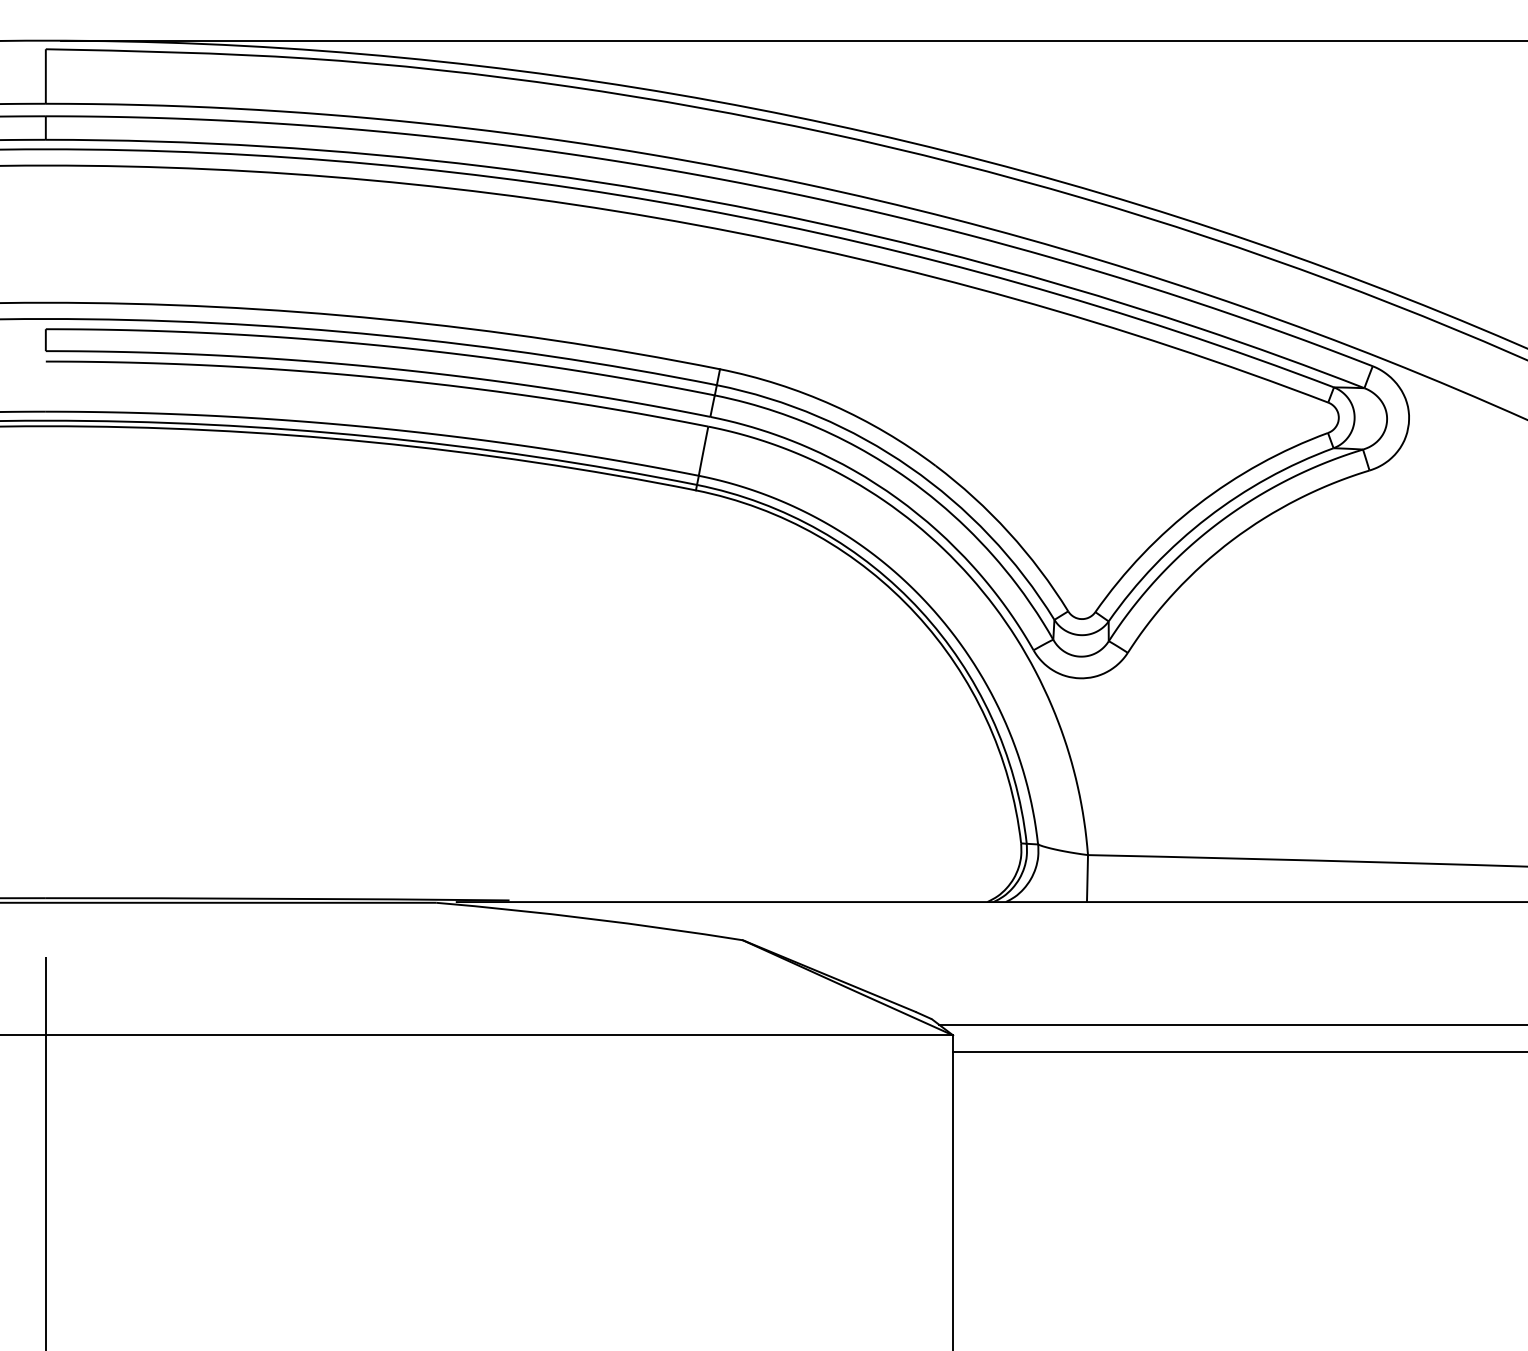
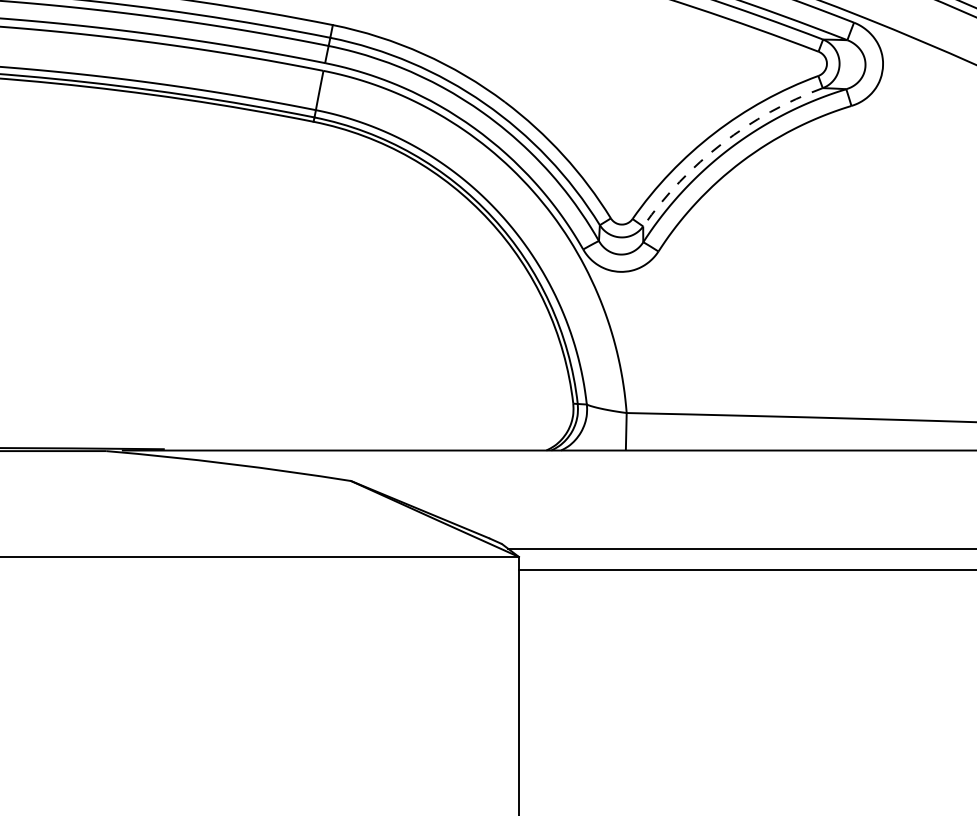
arc: (1207, 517) -> (722, 143), solid -> dashed

